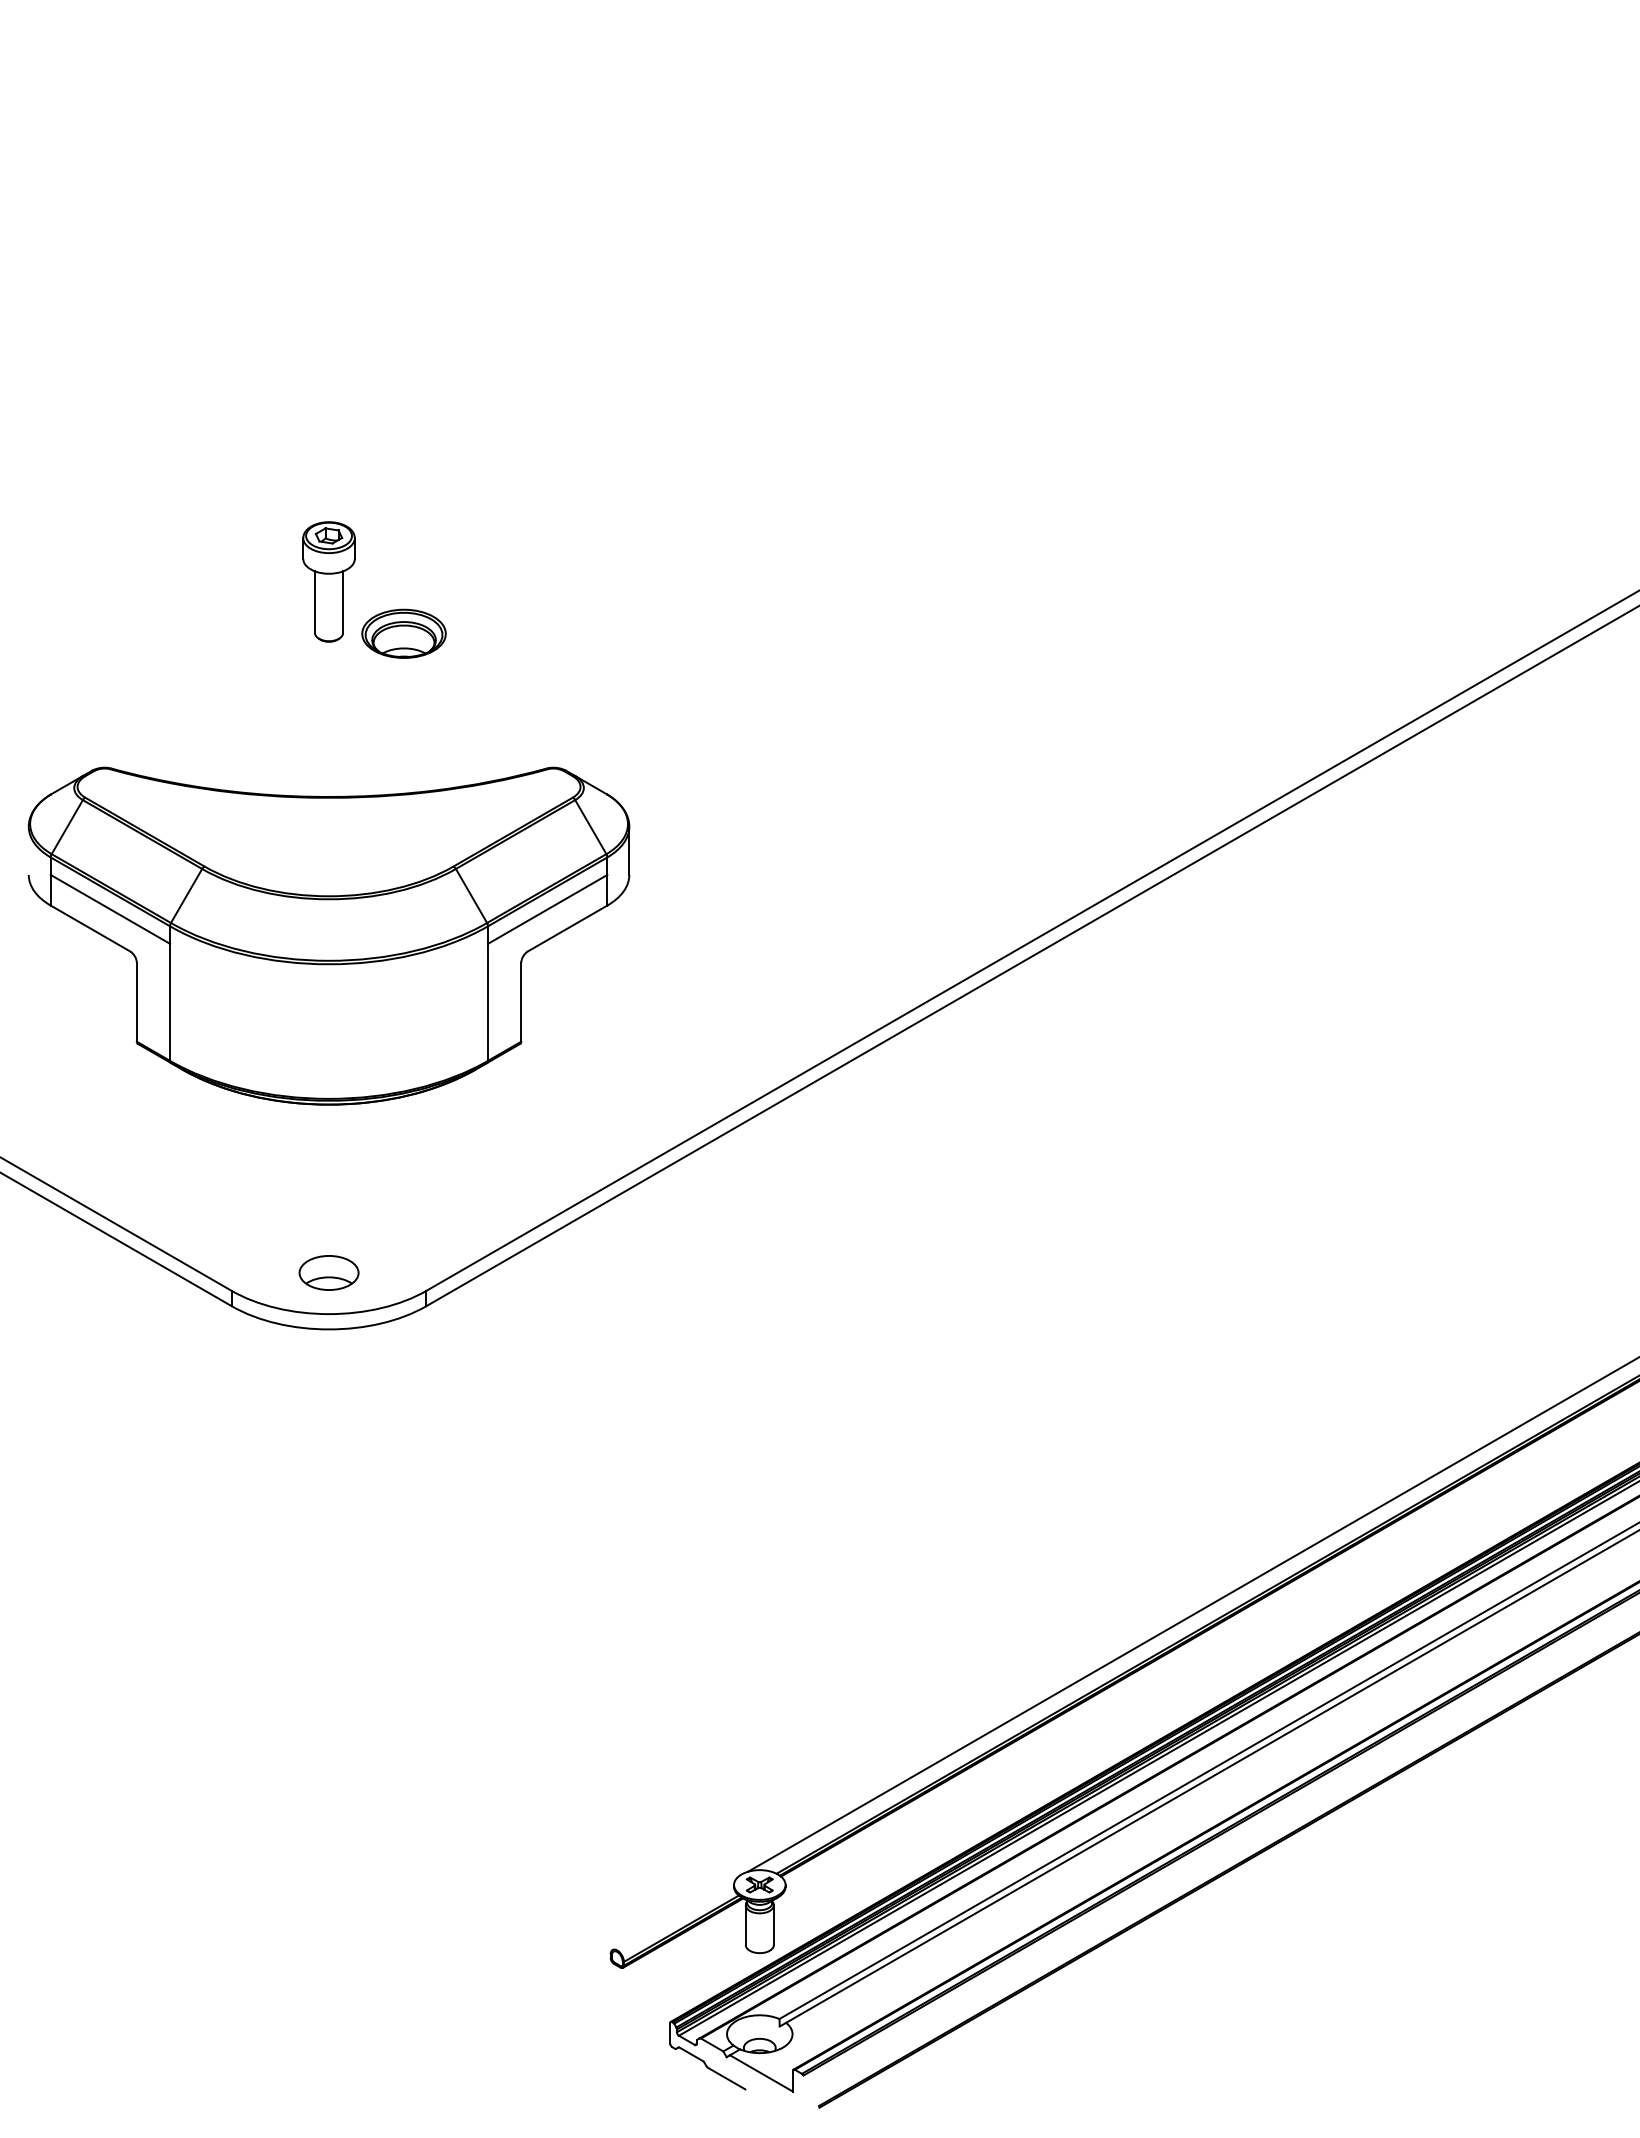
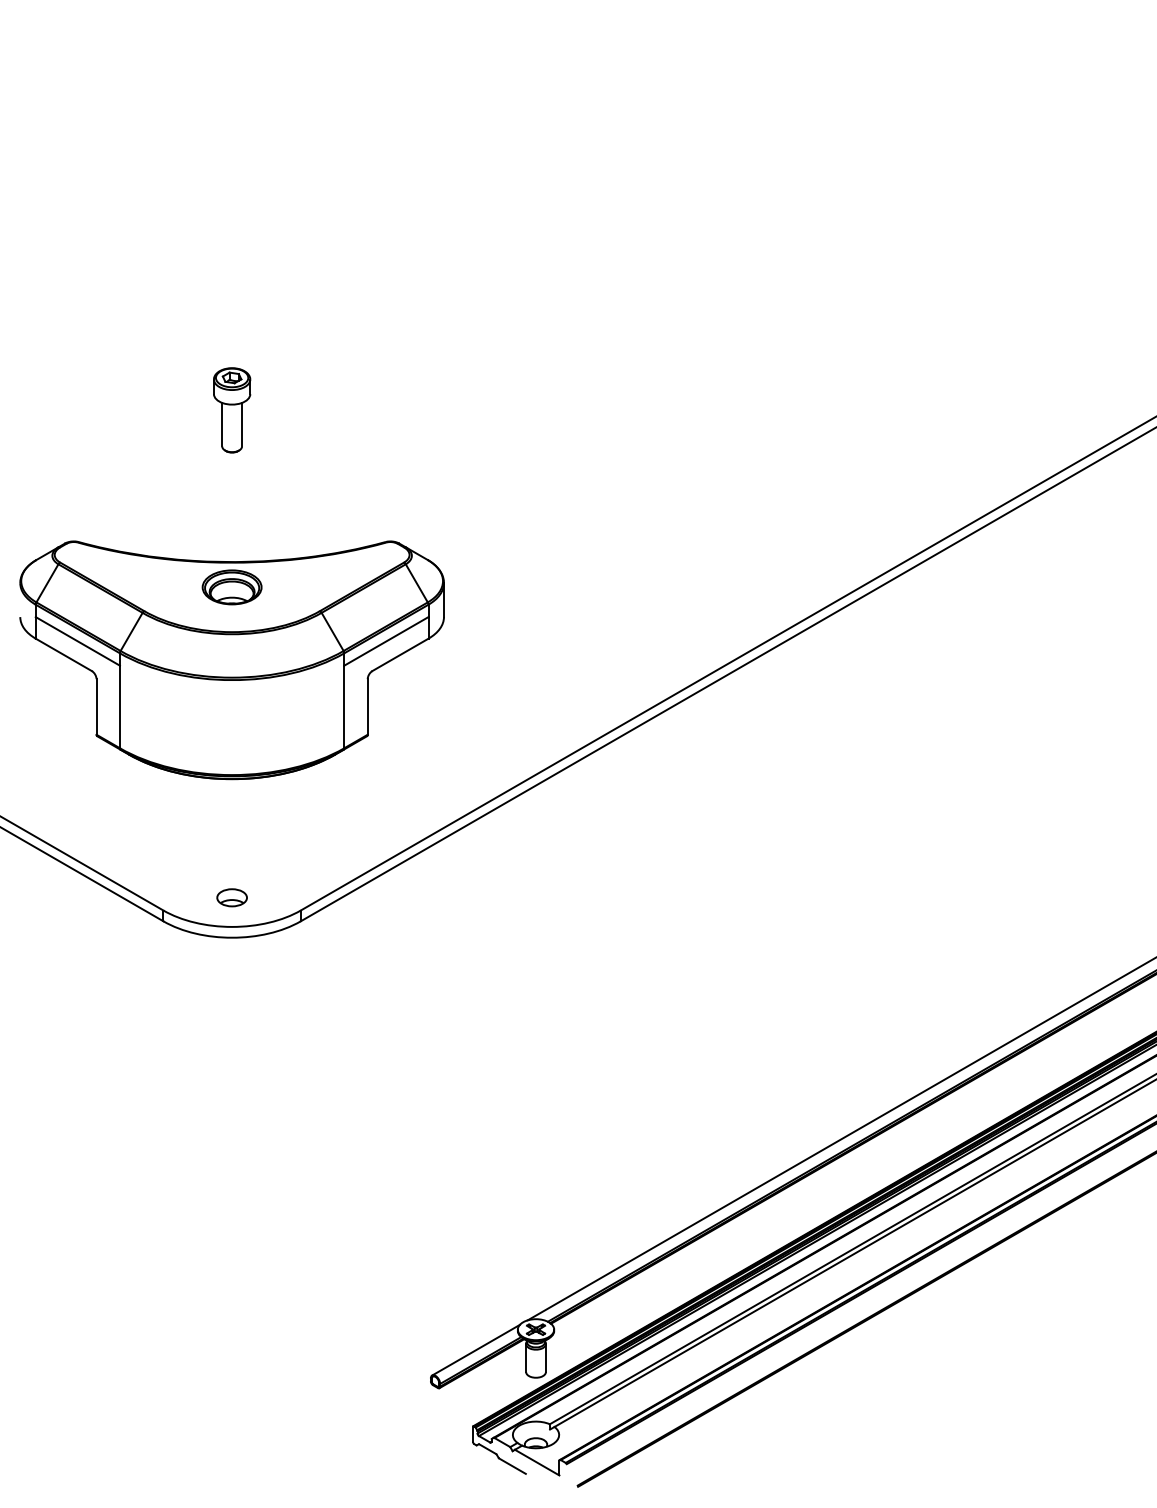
part: (403, 633) -> (231, 587), moved
part: (328, 1272) -> (231, 897), size x0.71
line: (674, 1913) -> (475, 1349), added

